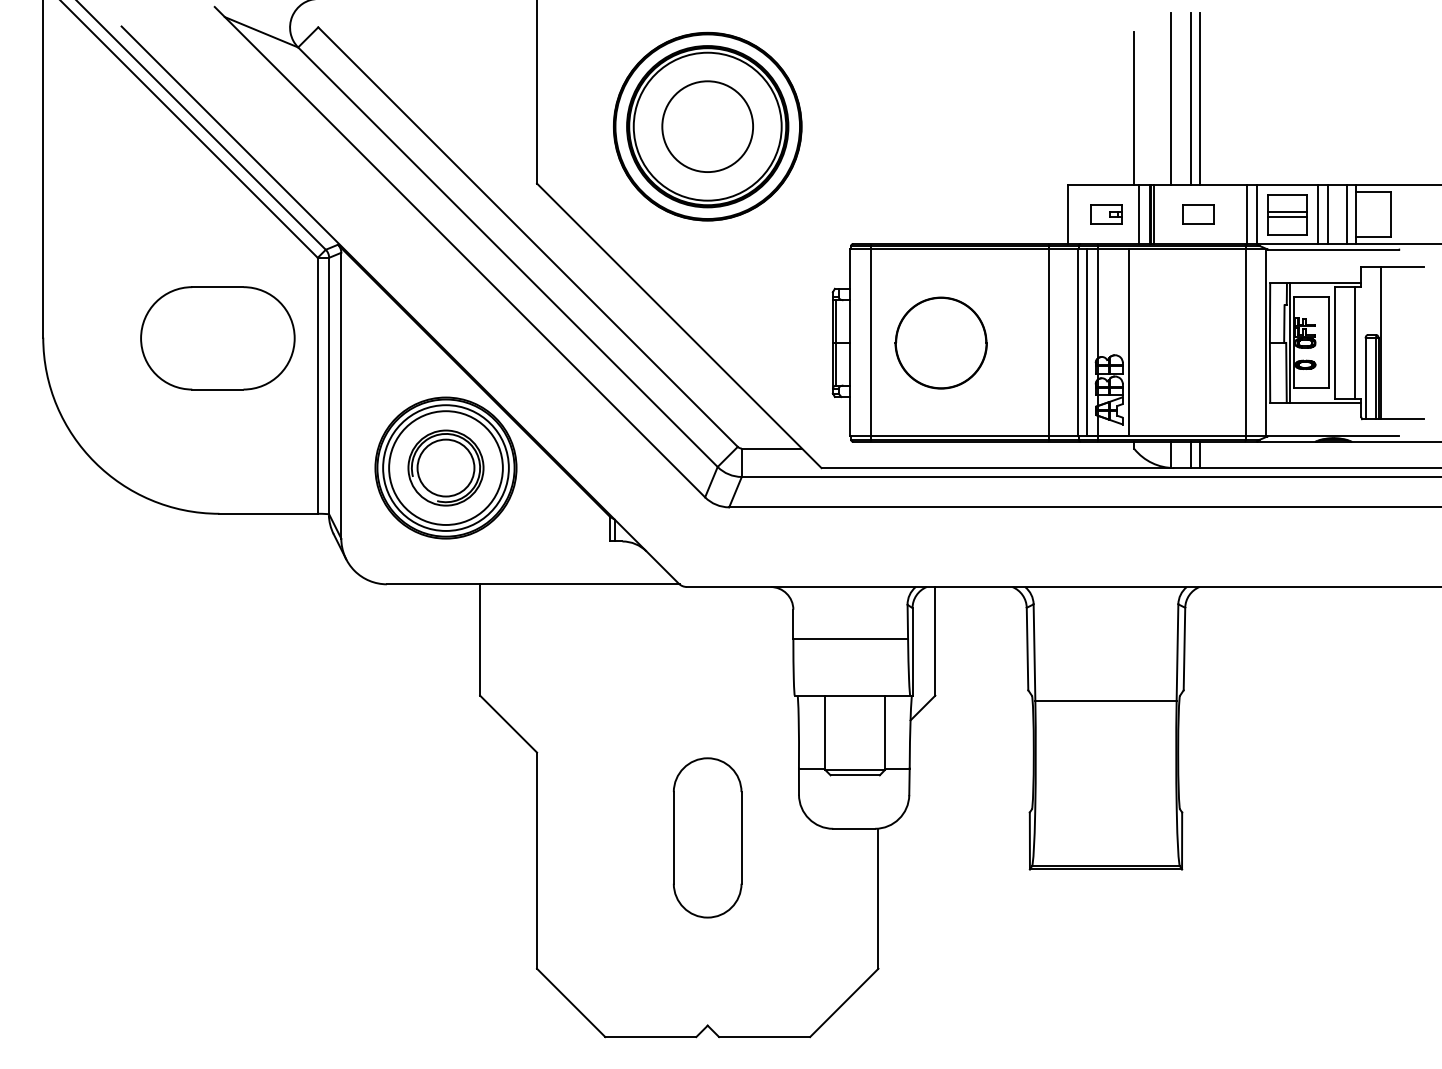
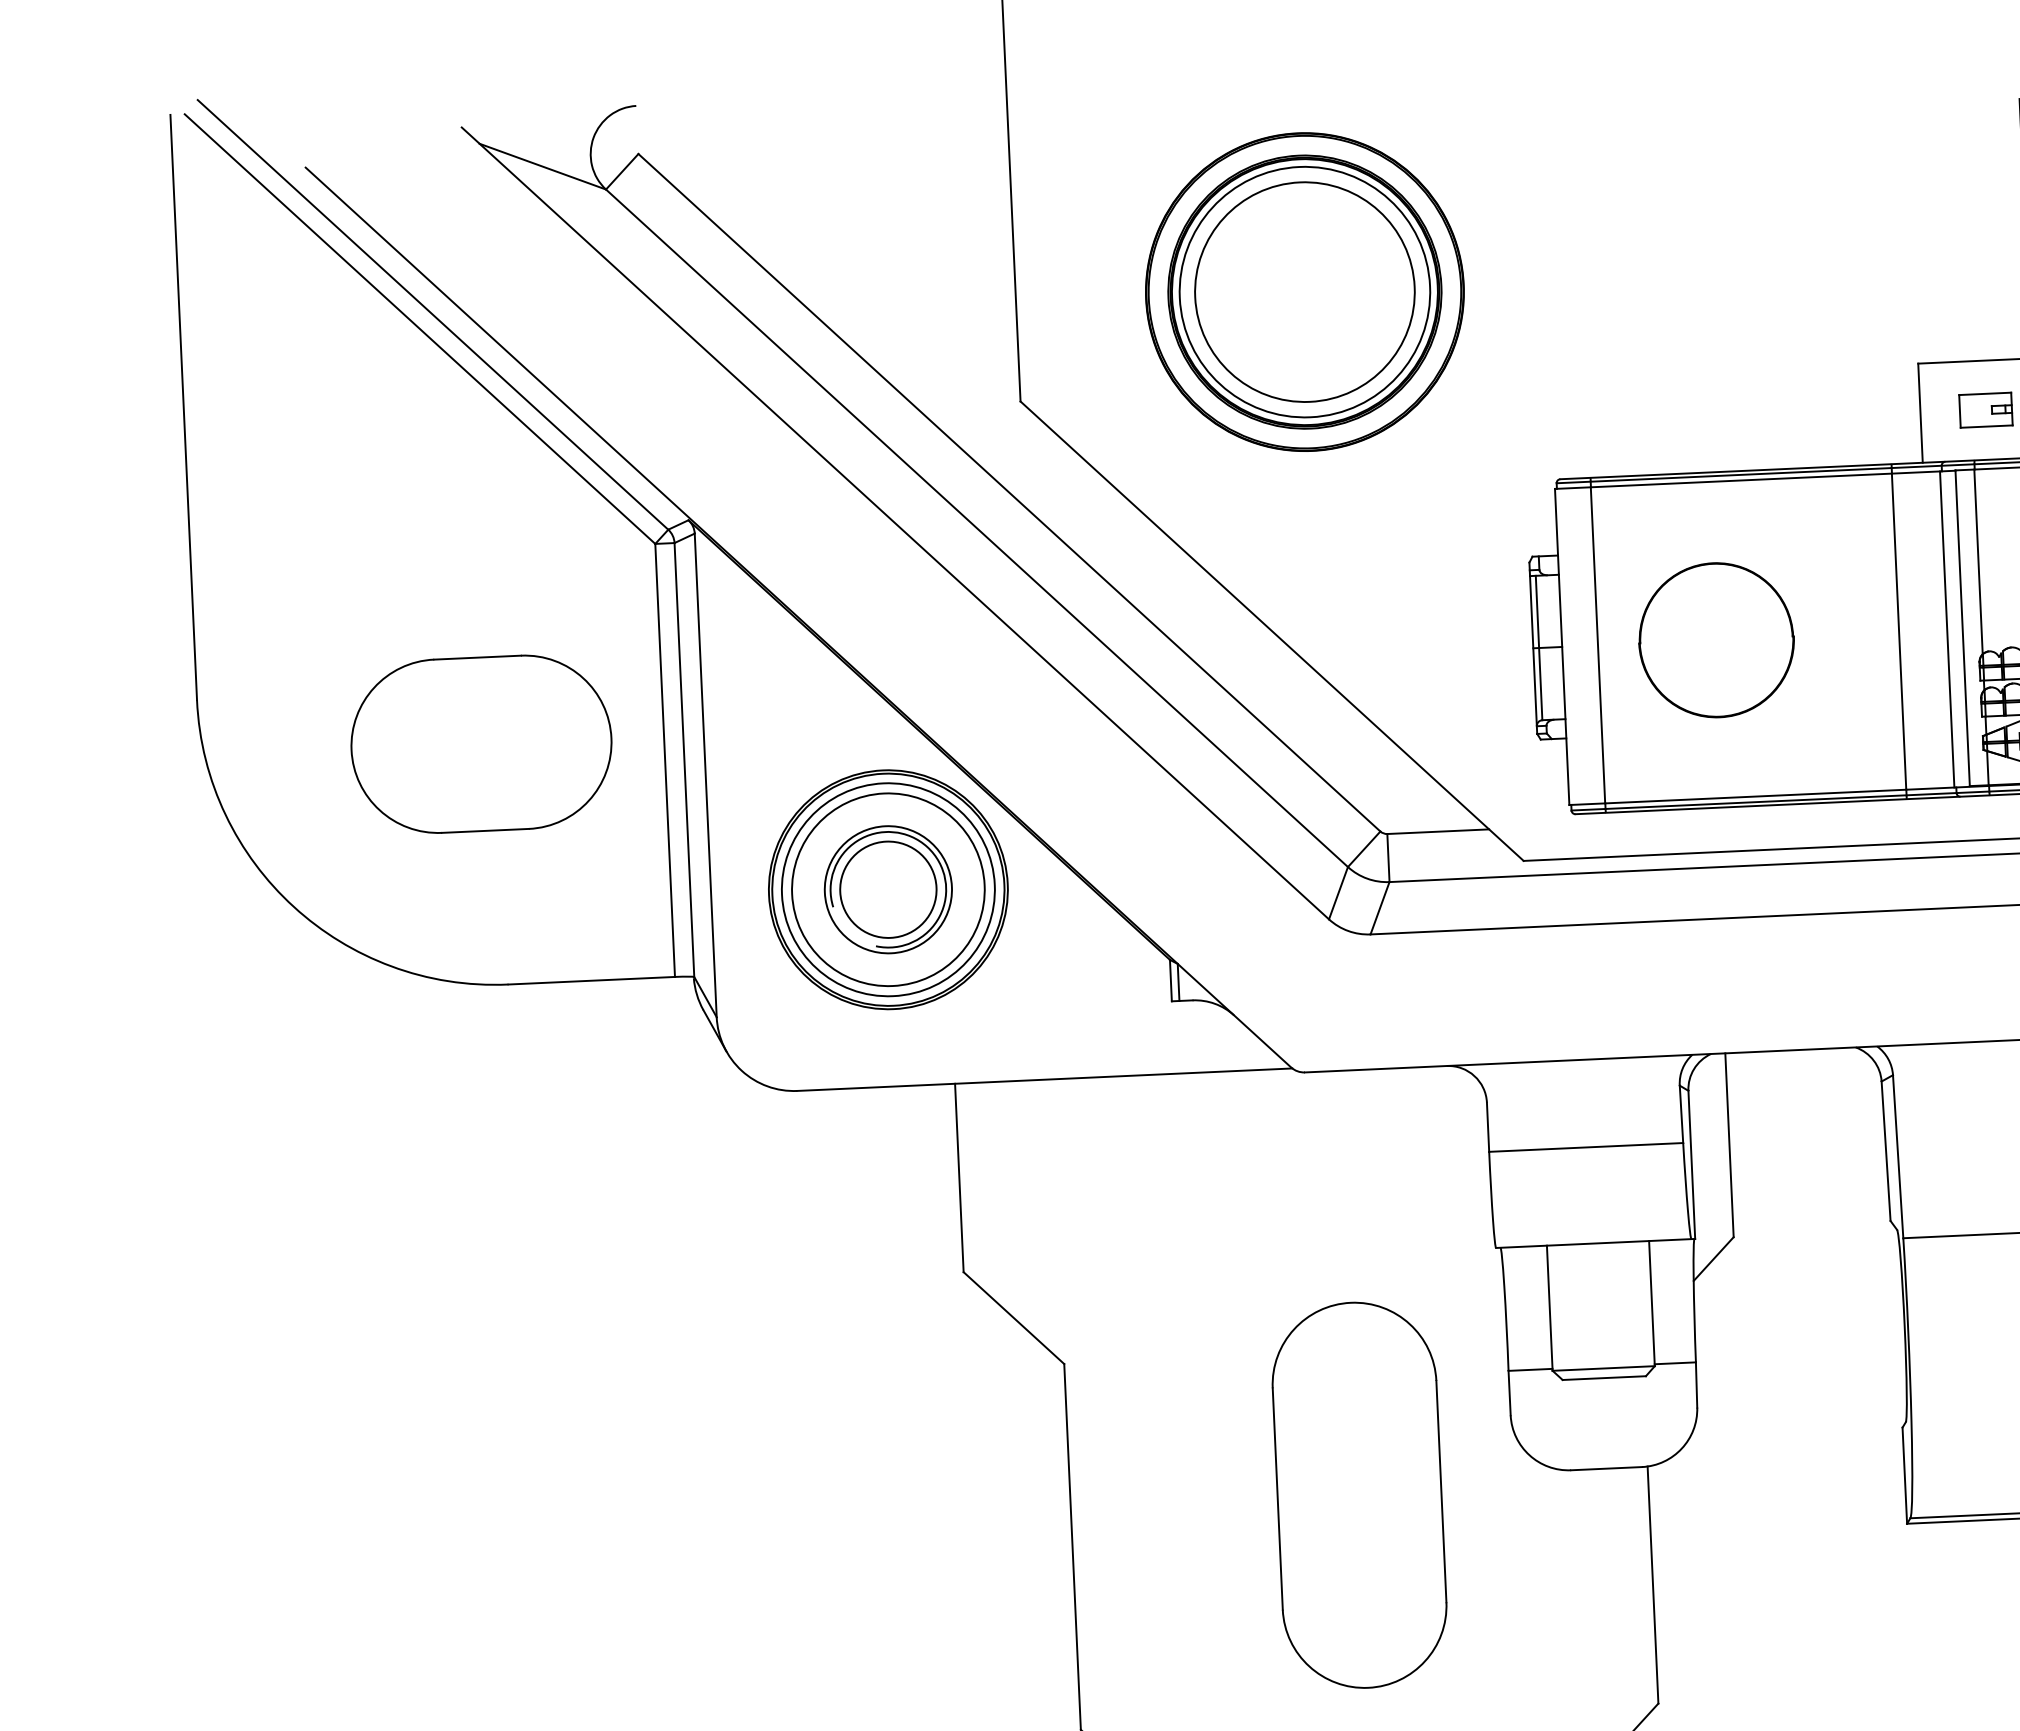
circle: (707, 126) -> (1304, 291), size x1.43
part: (217, 338) -> (480, 744), moved
part: (707, 837) -> (1359, 1494), size x1.43

